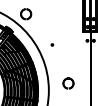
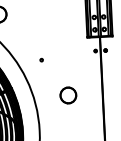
part: (68, 83) -> (68, 95), moved

